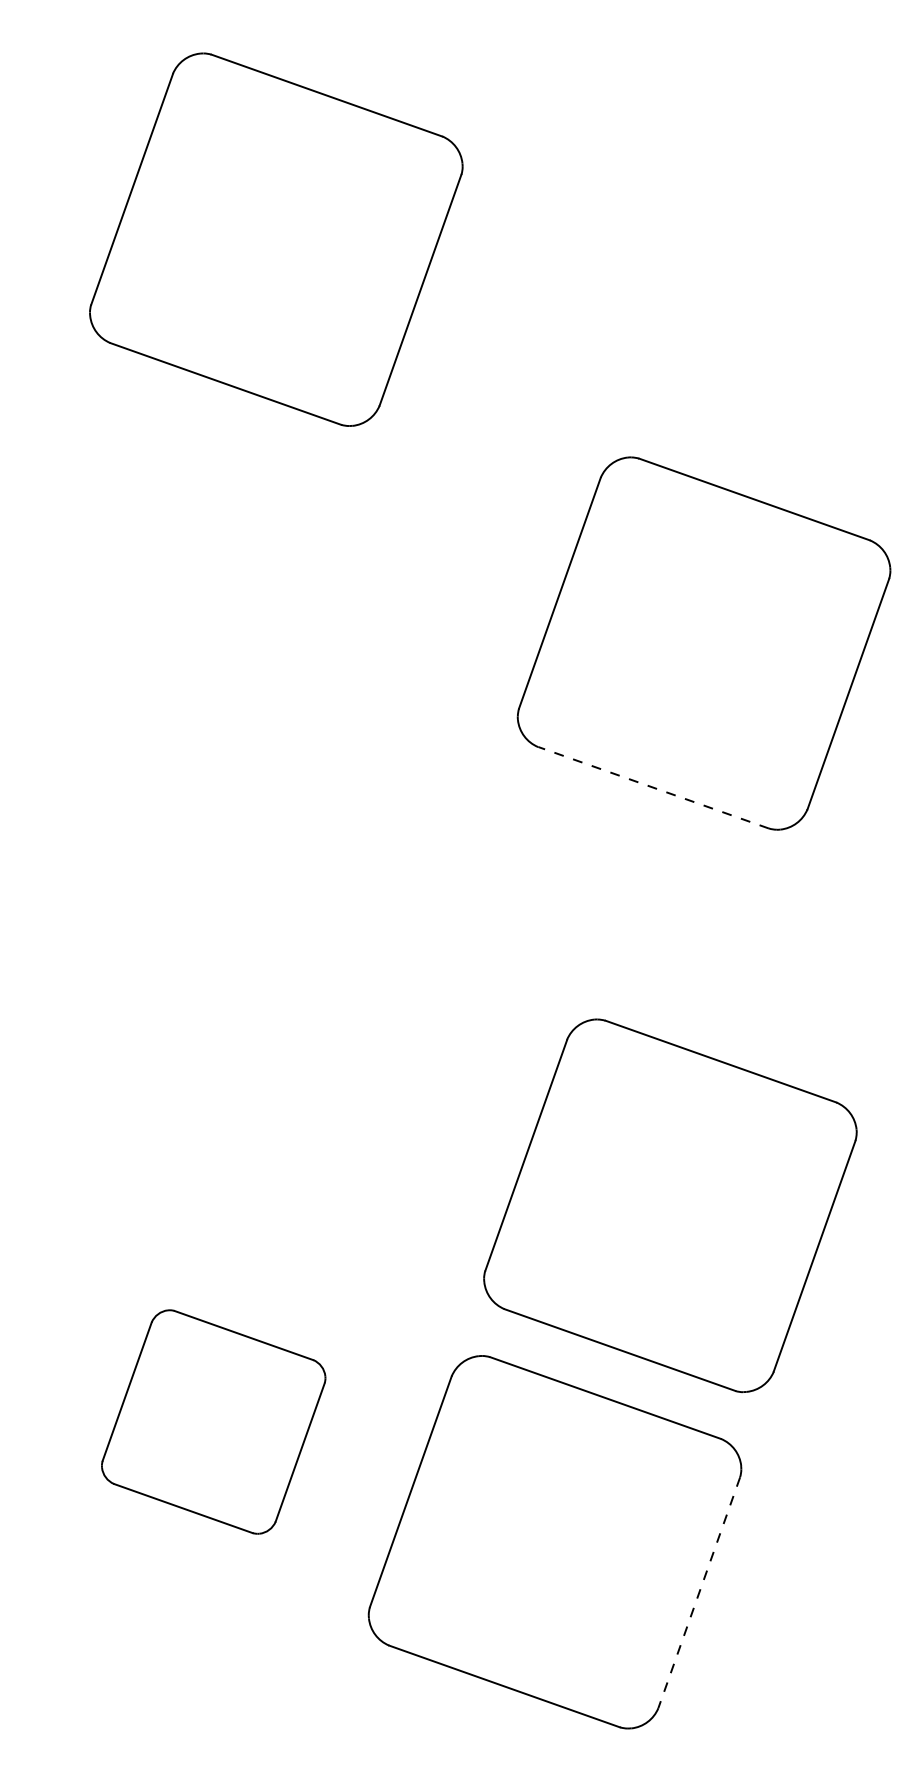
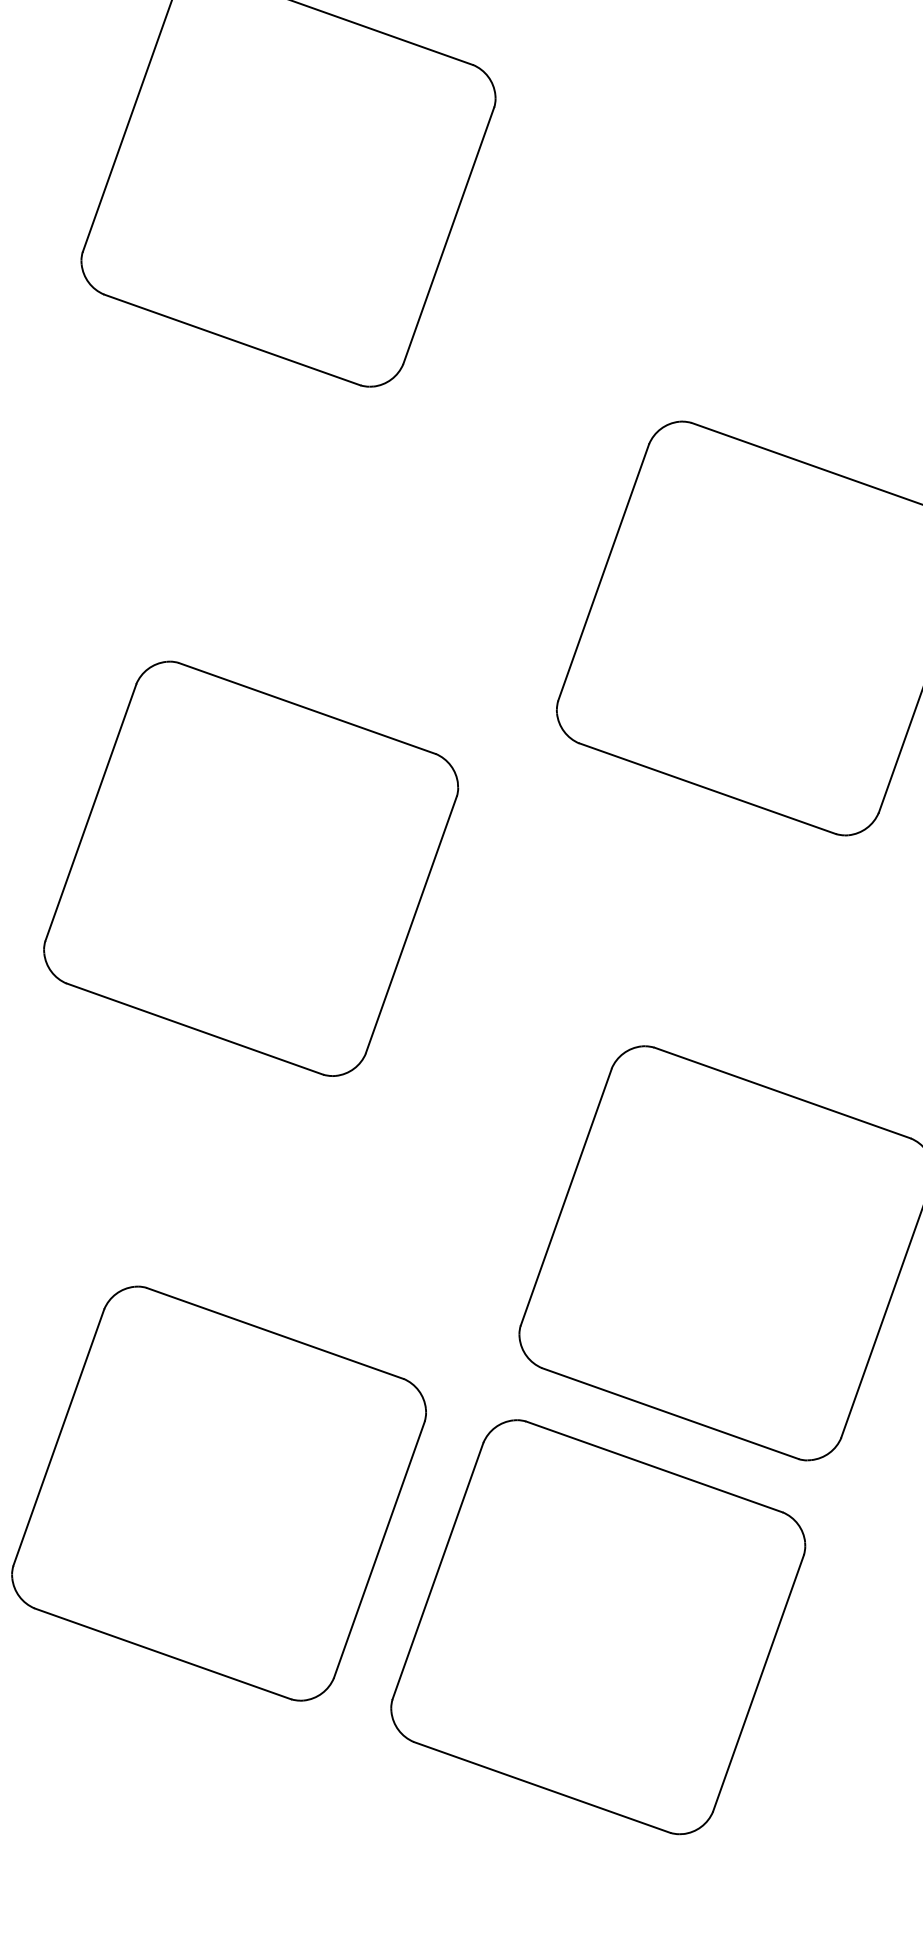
line: (653, 787) -> (707, 788), dashed -> solid
part: (242, 859) -> (250, 868), added
part: (213, 1421) -> (218, 1493), size x1.67
line: (699, 1593) -> (758, 1684), dashed -> solid

